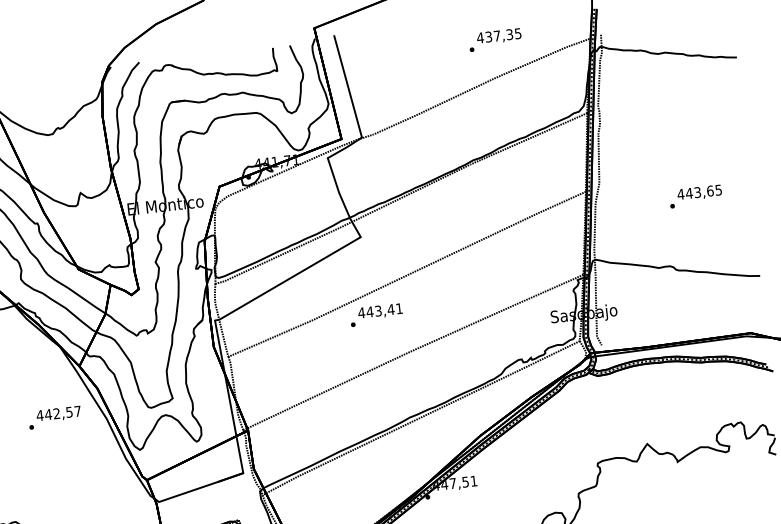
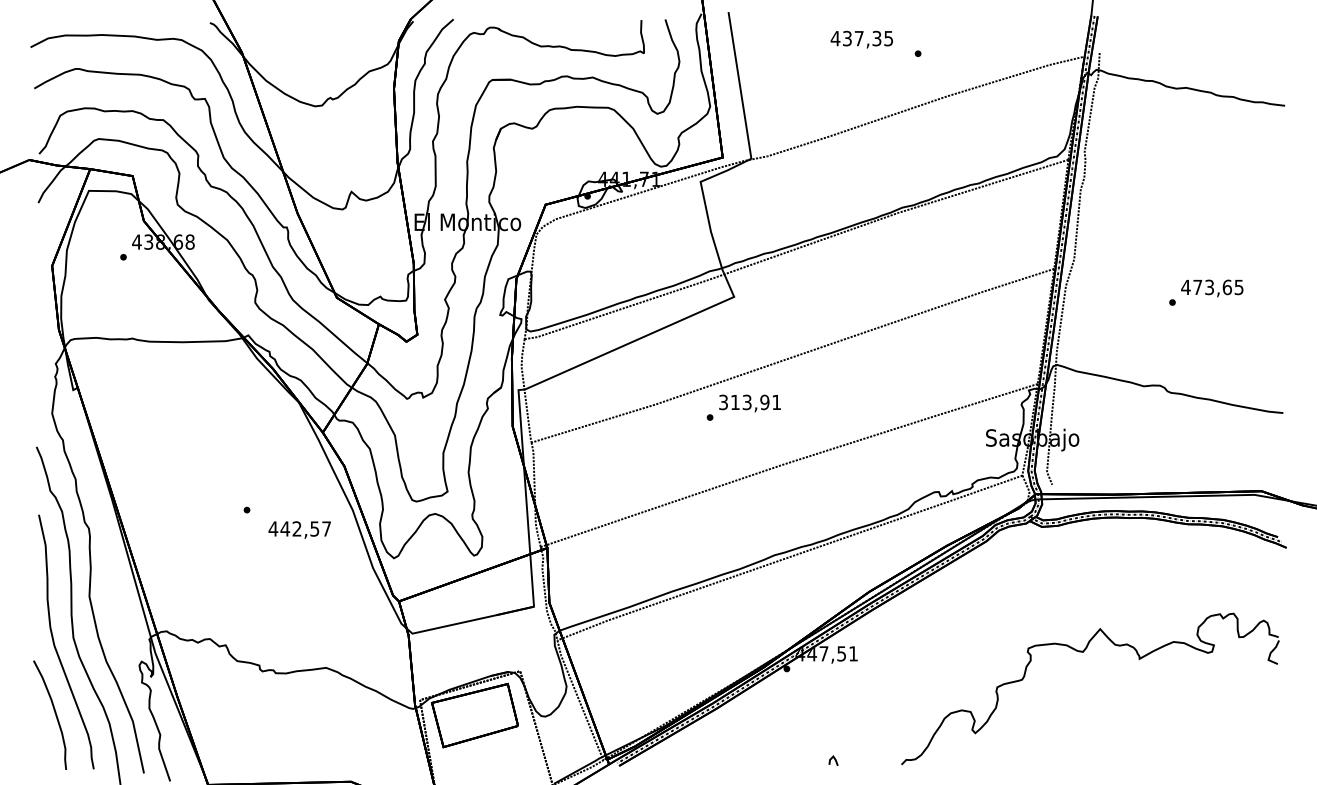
text: (498, 36) -> (861, 39), moved
text: (689, 192) -> (1197, 286), 443,65 -> 473,65
text: (375, 311) -> (743, 402), 443,41 -> 313,91
text: (58, 413) -> (299, 529), moved

